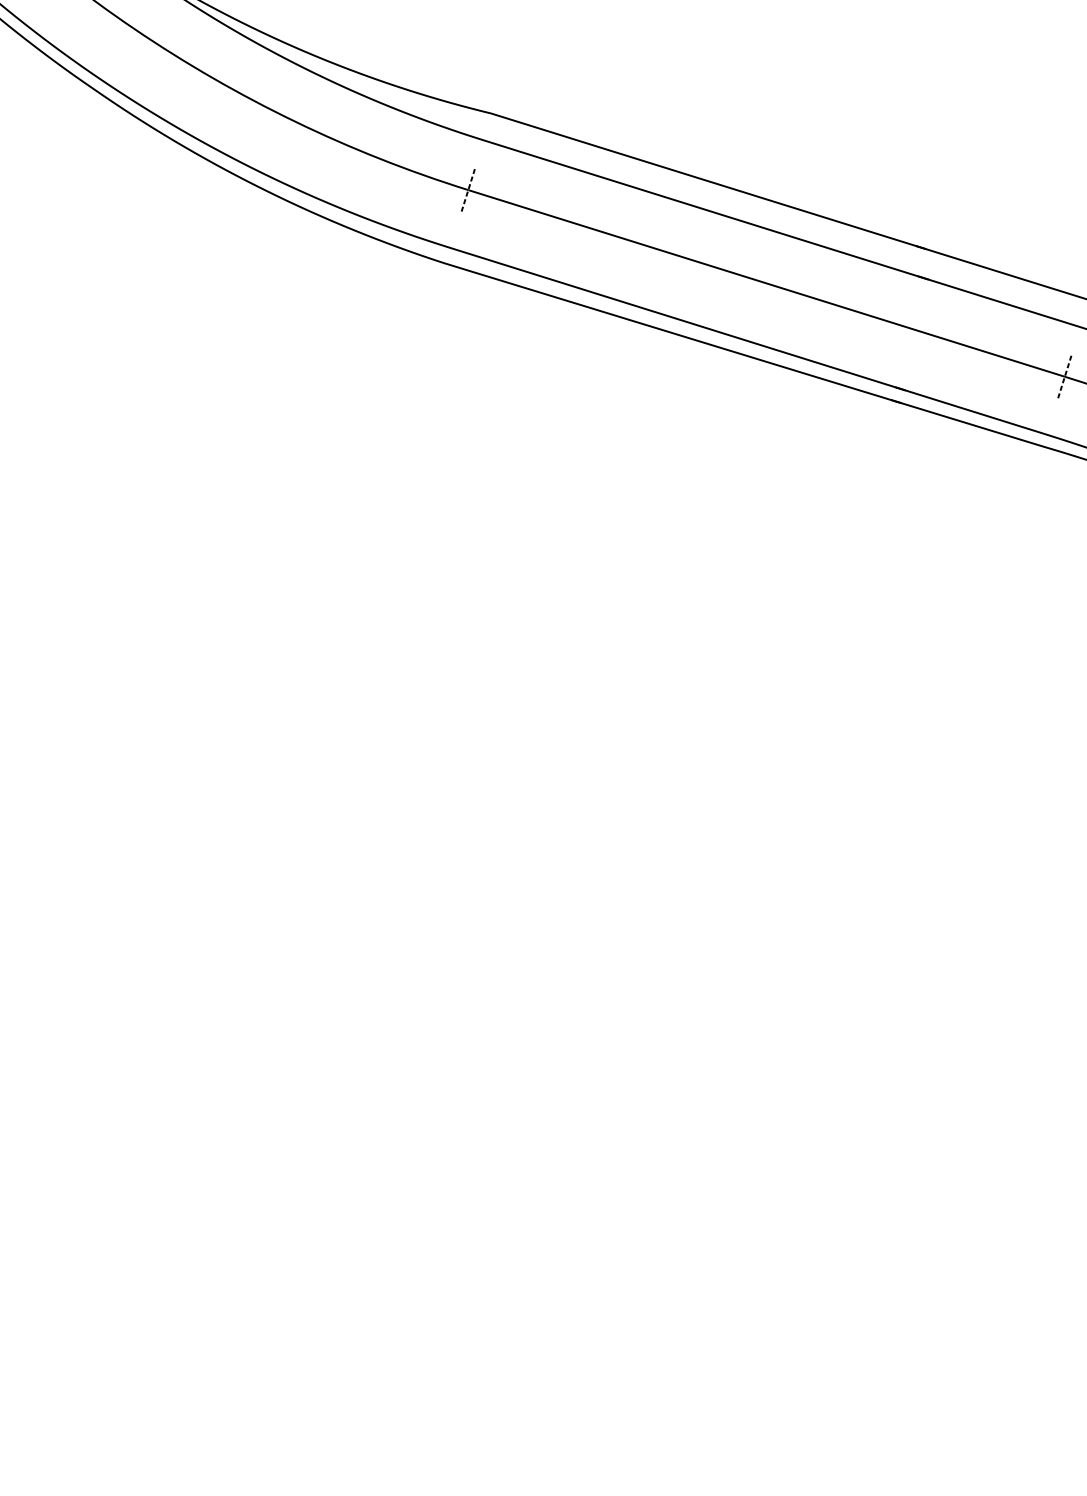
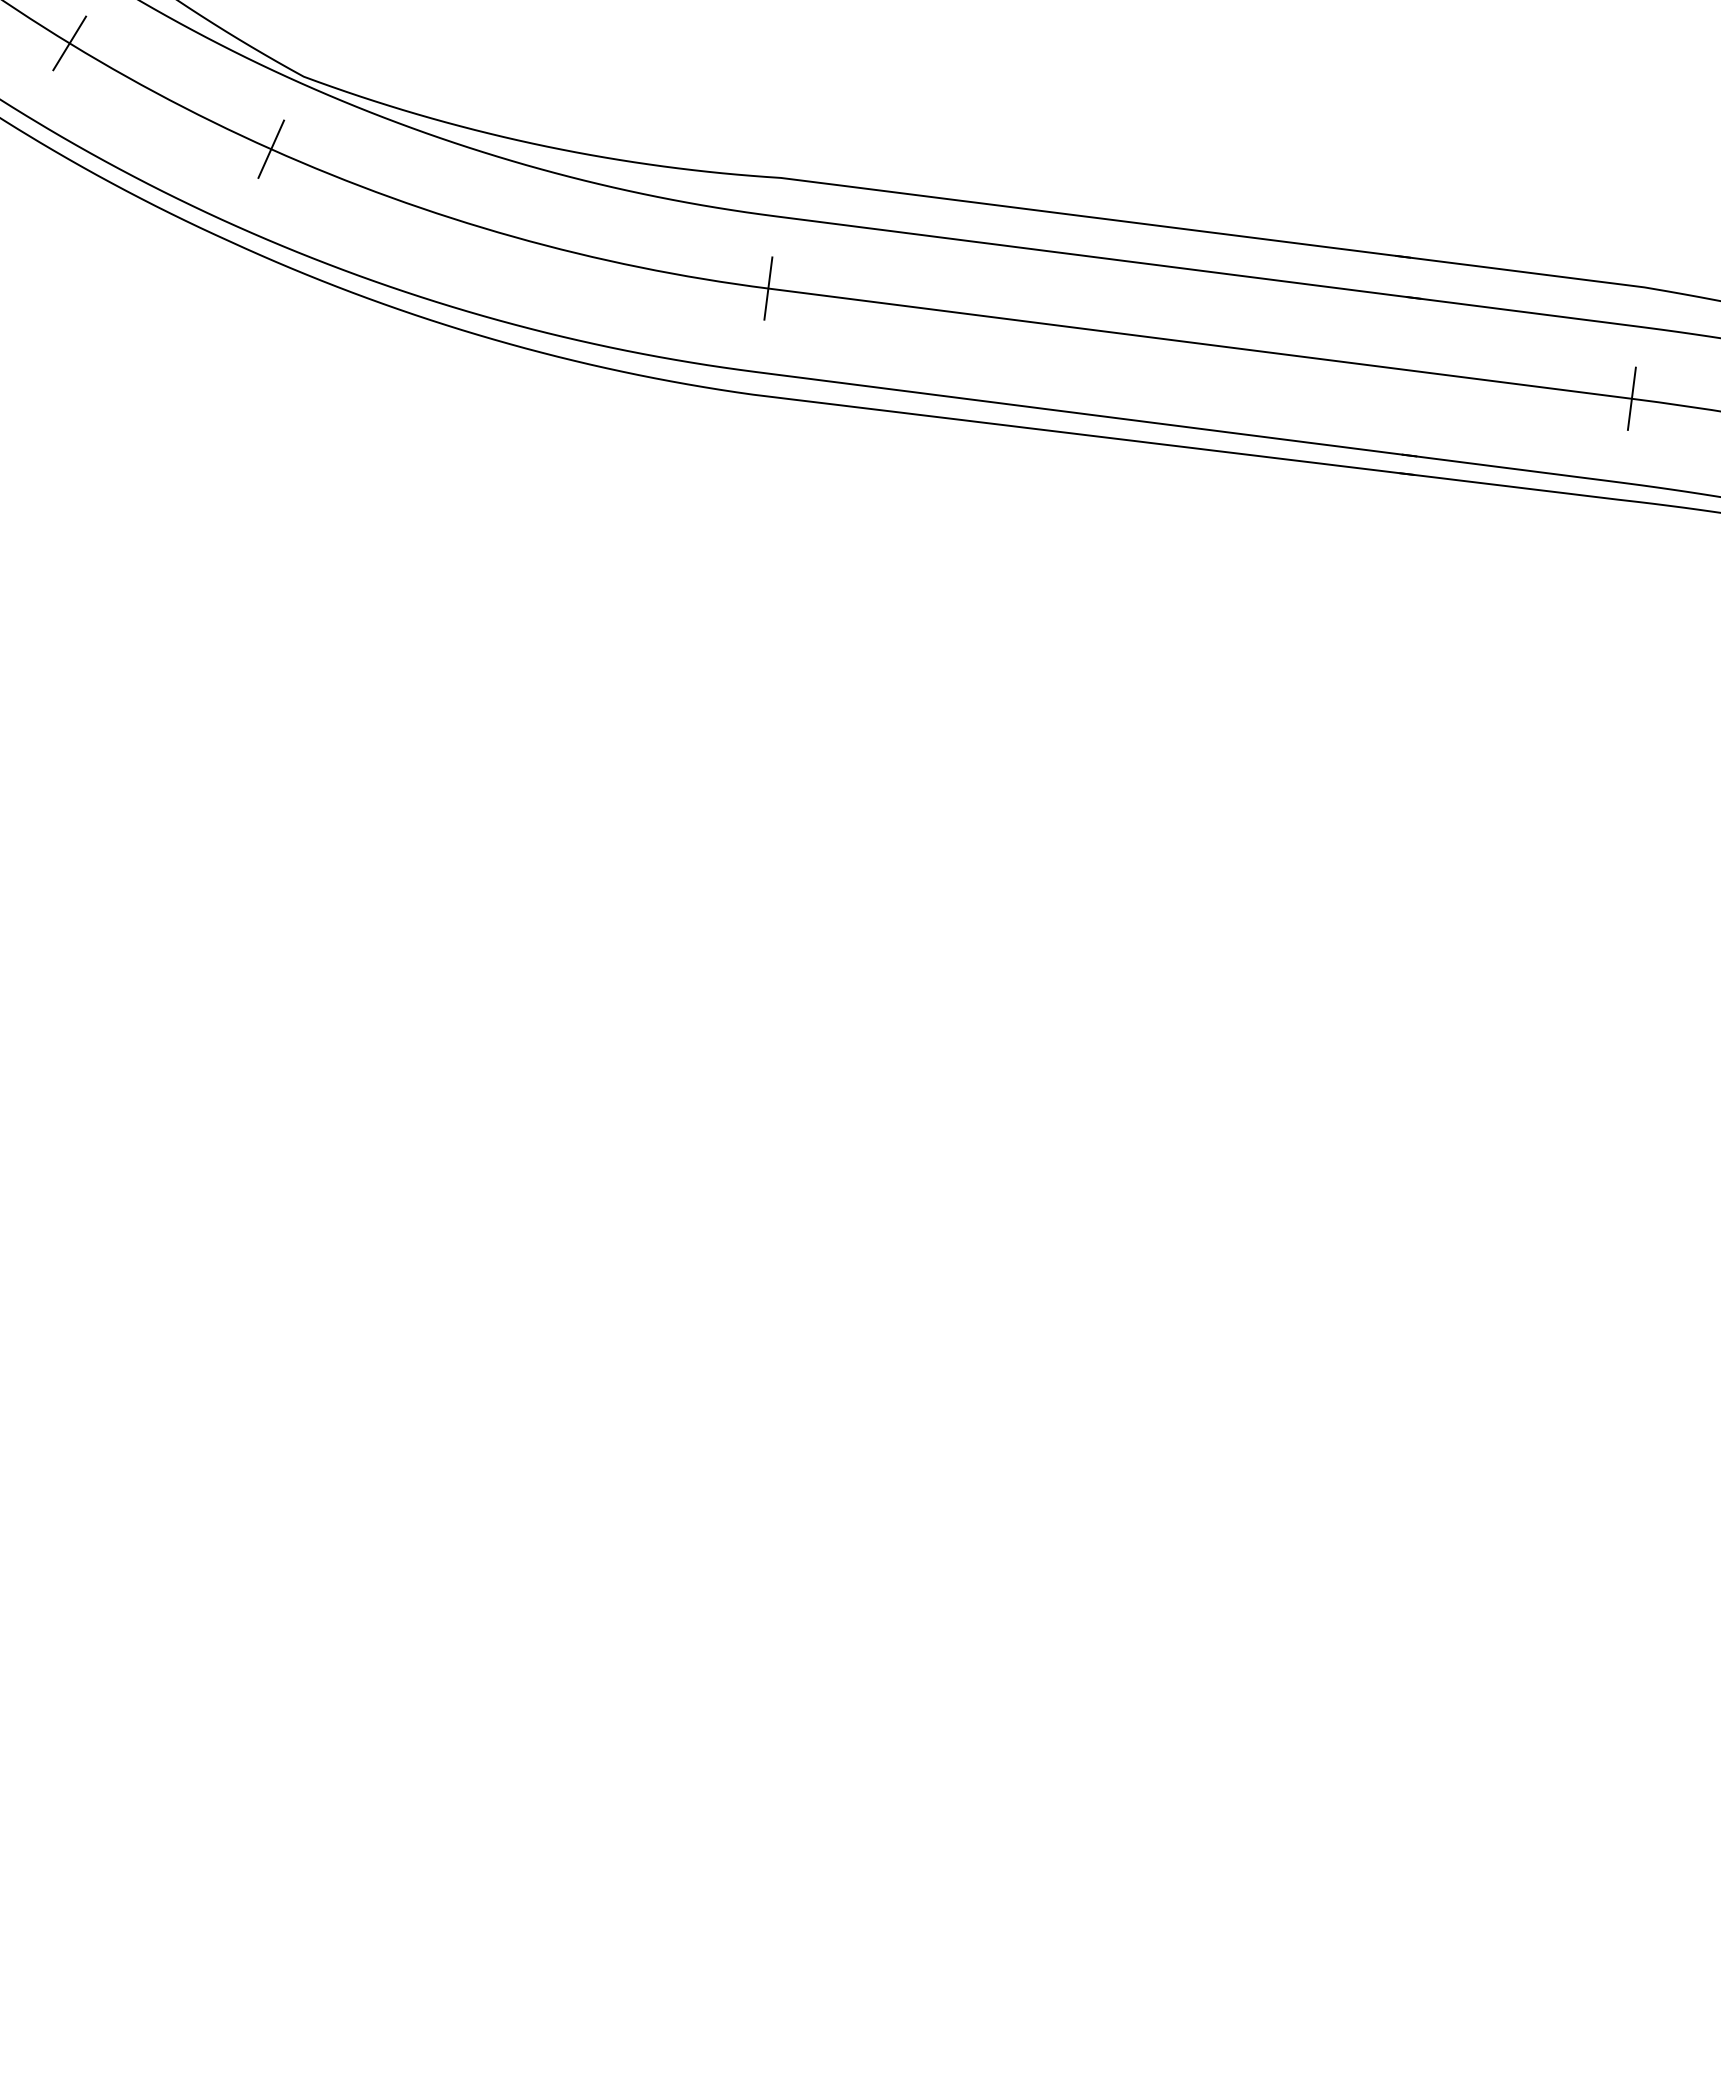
line: (134, 28) -> (271, 148), added
line: (468, 190) -> (768, 288), dashed -> solid
line: (1064, 376) -> (1631, 398), dashed -> solid

